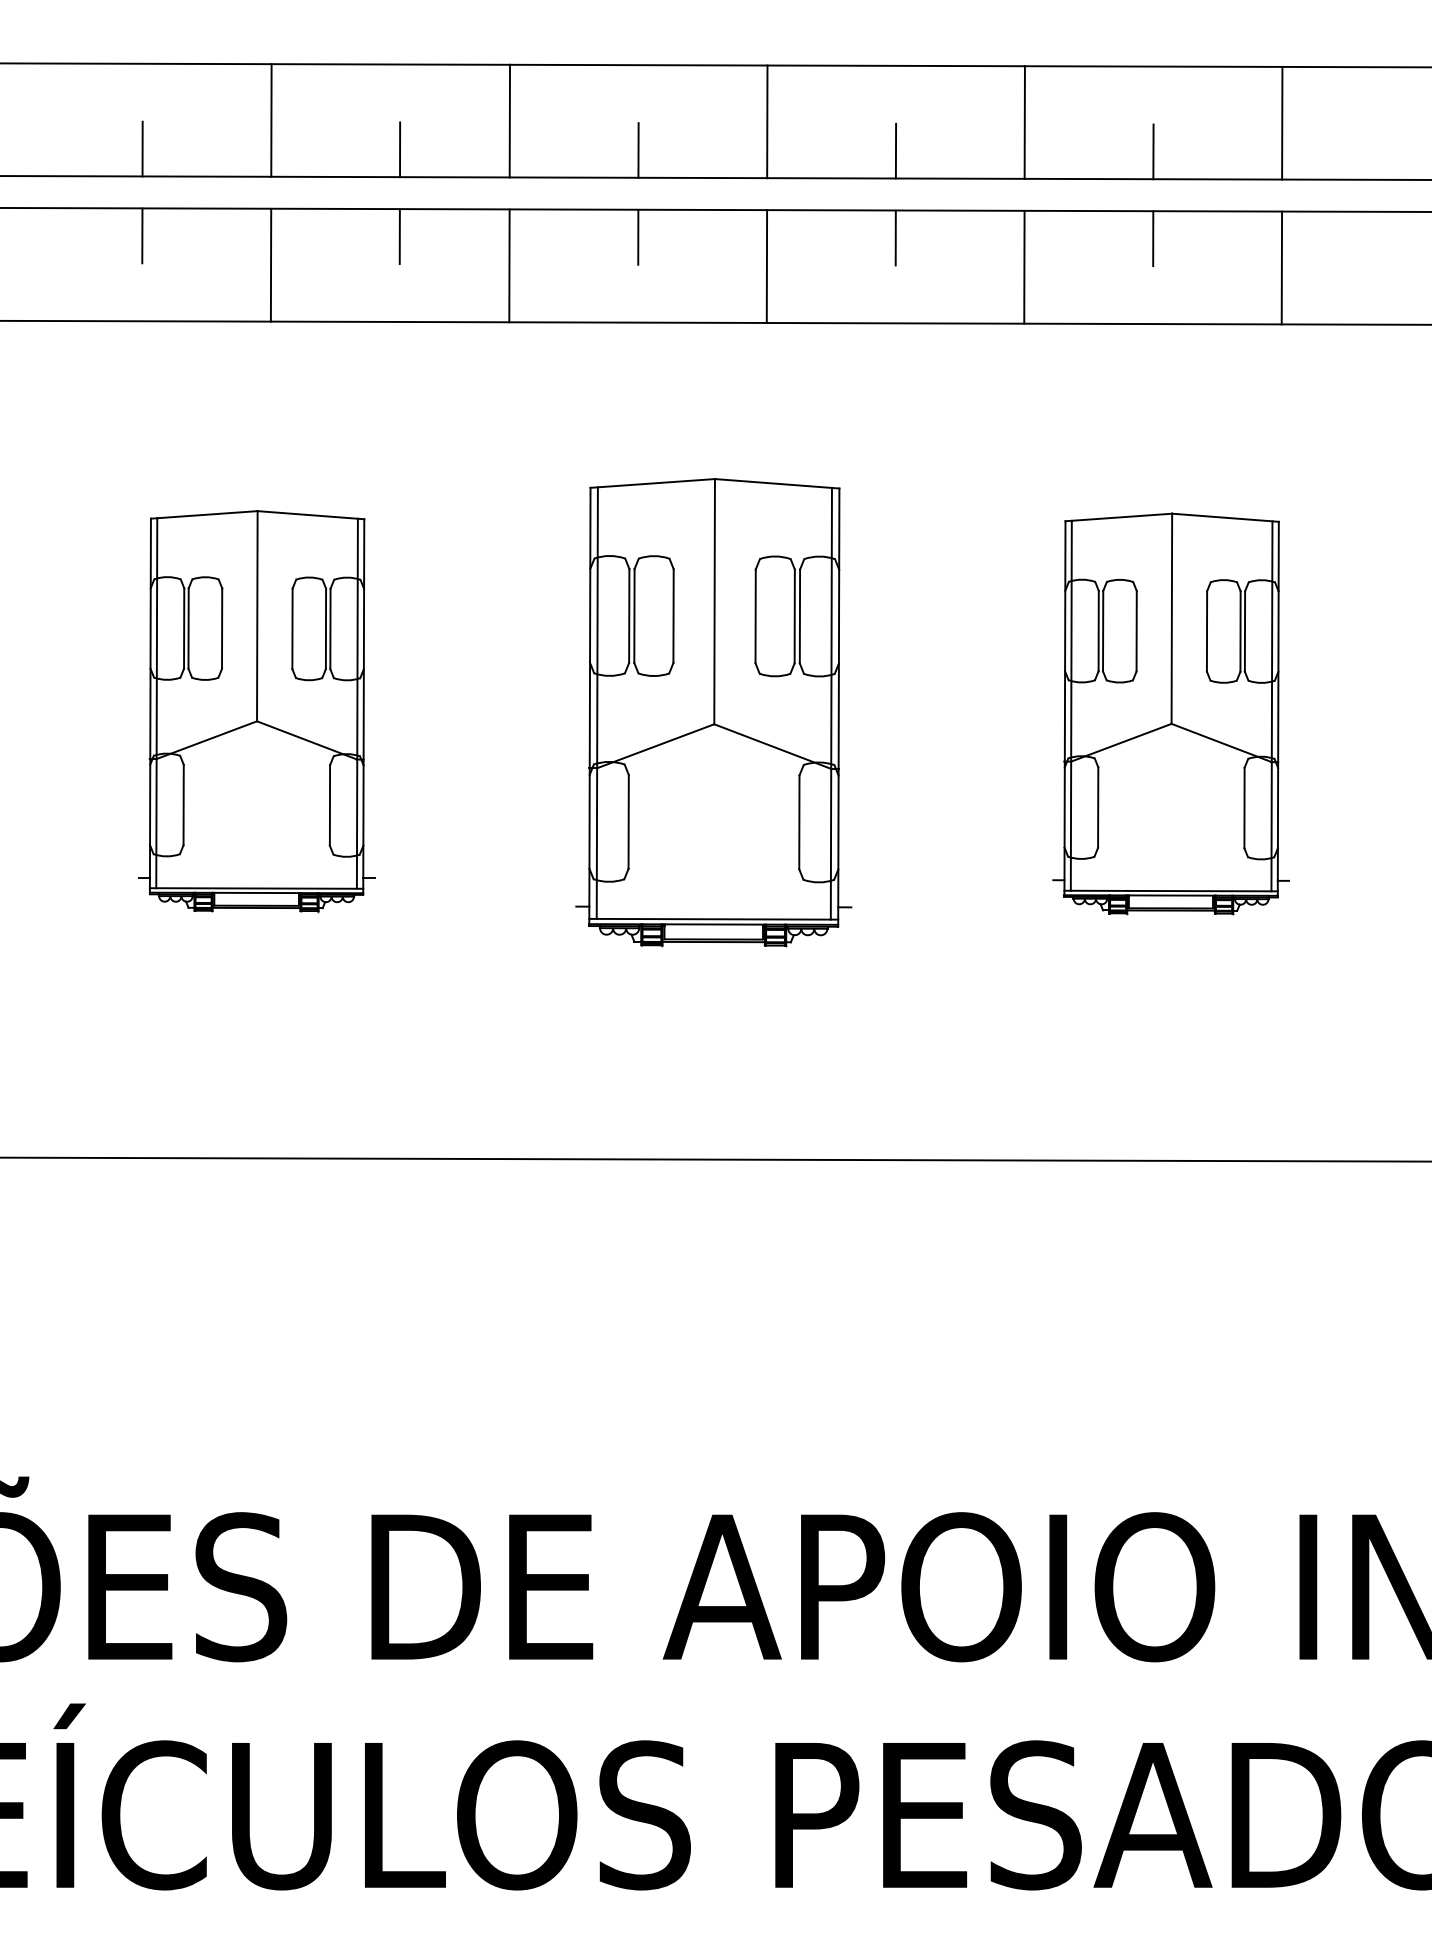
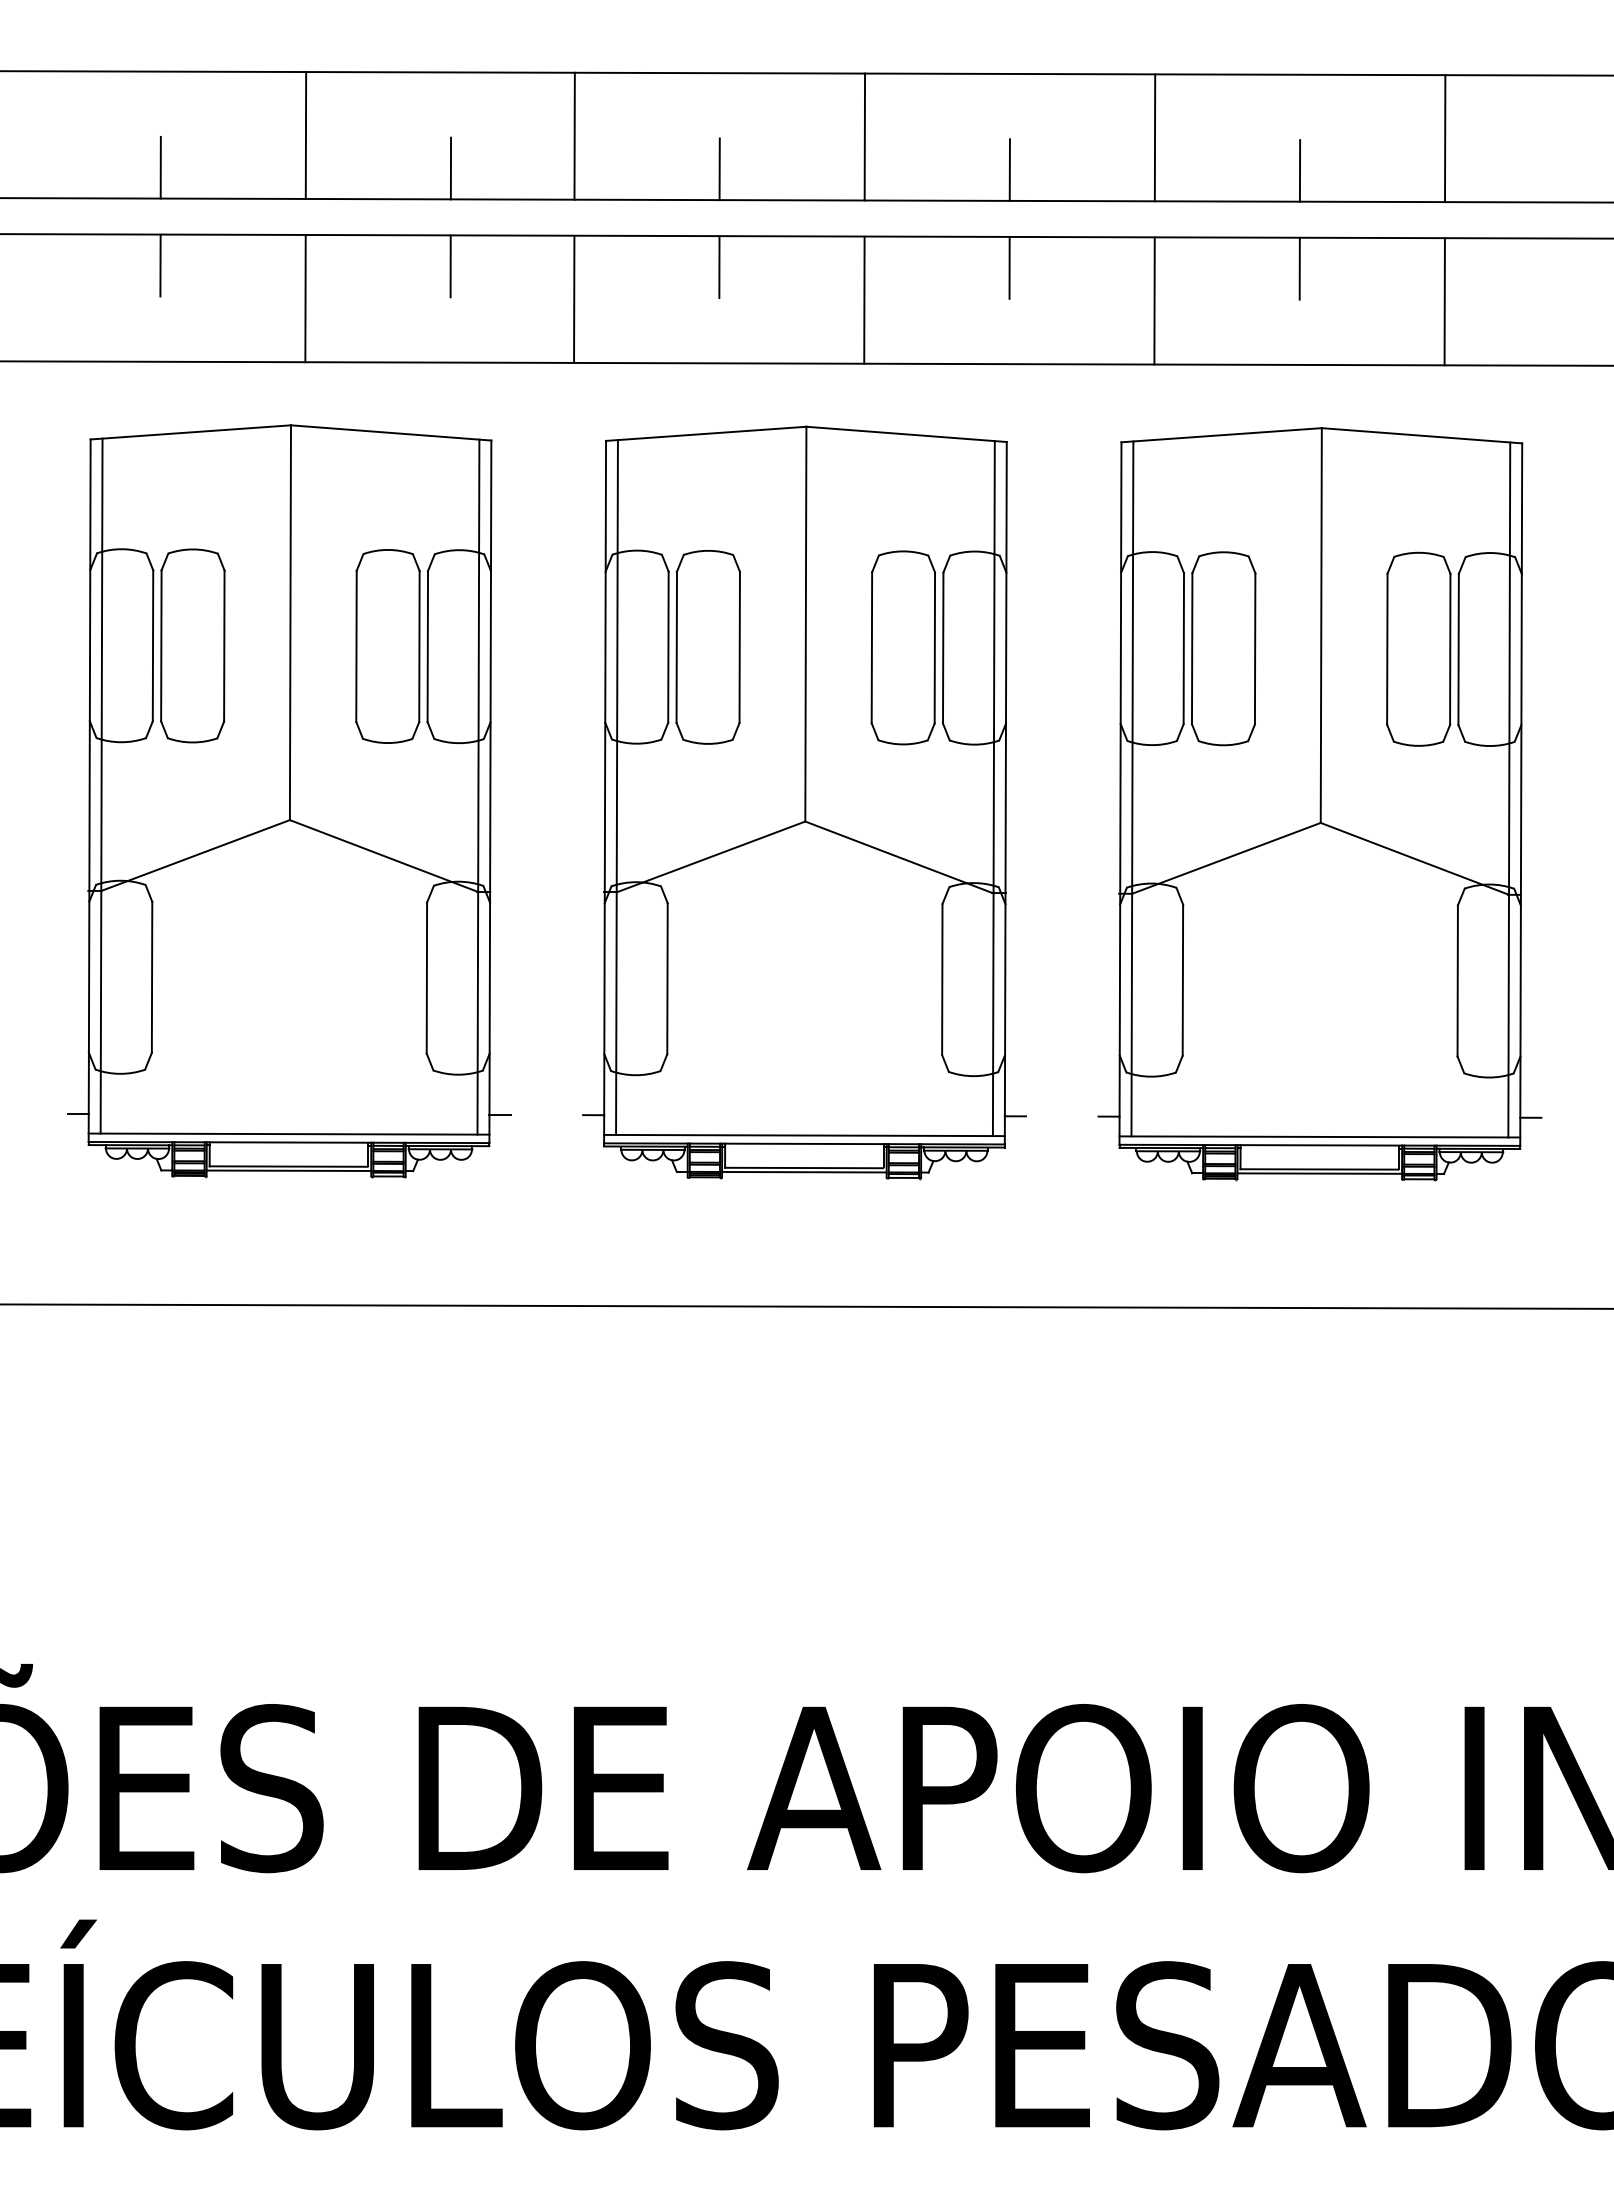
part: (256, 711) -> (289, 801), size x1.67
part: (713, 712) -> (804, 802), size x1.43
part: (1170, 714) -> (1319, 804), size x1.67

